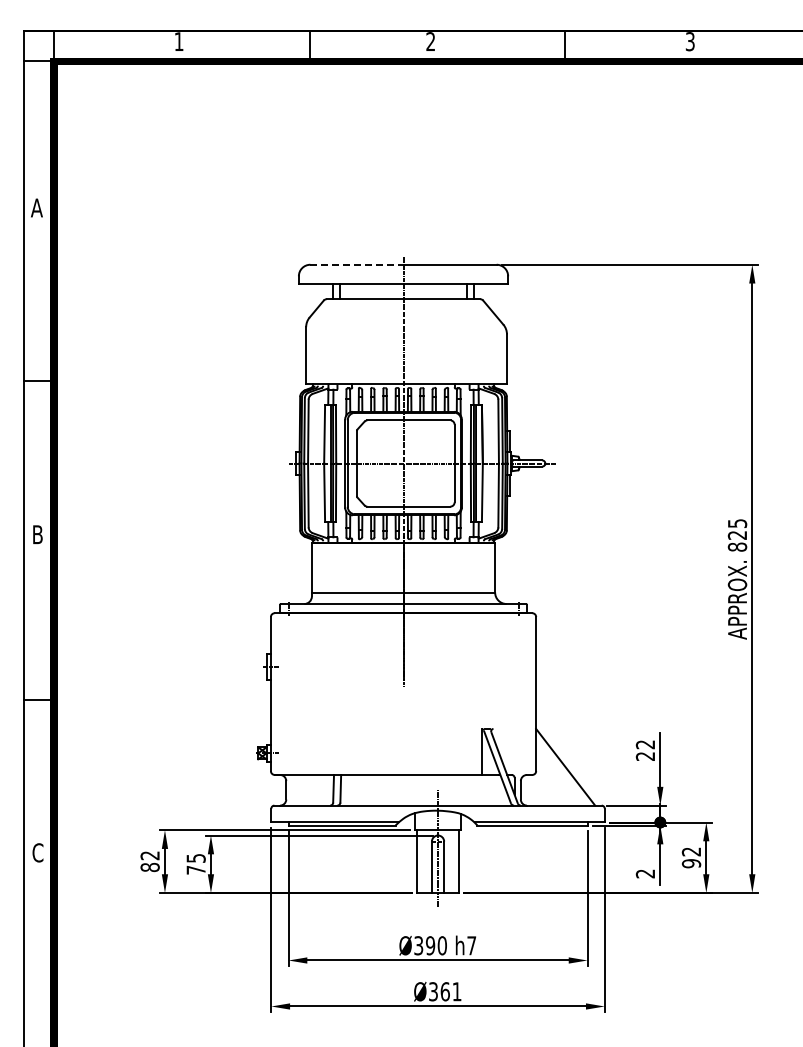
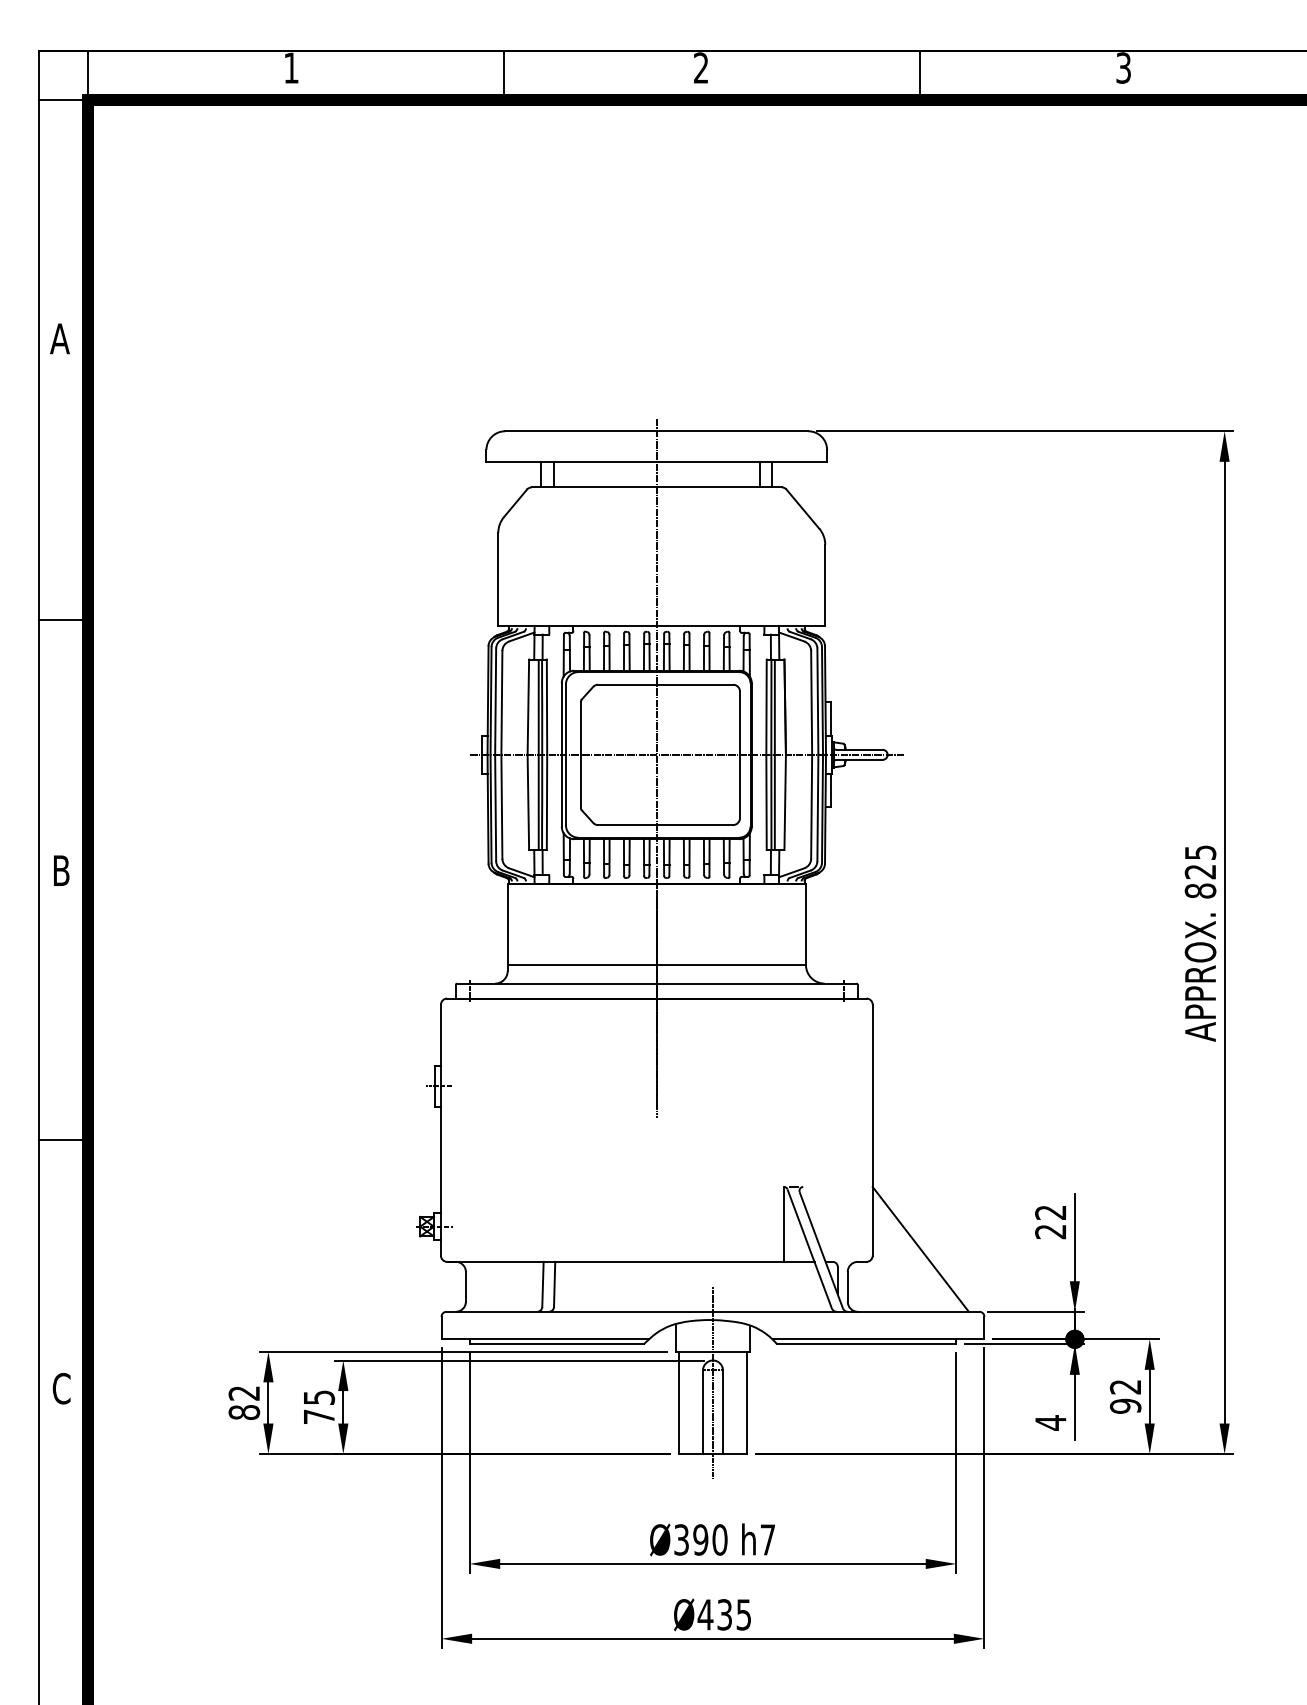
line: (356, 264) -> (580, 430), dashed -> solid
text: (644, 873) -> (1049, 1422), 2 -> 4
text: (444, 991) -> (723, 1614), Ø361 -> Ø435

